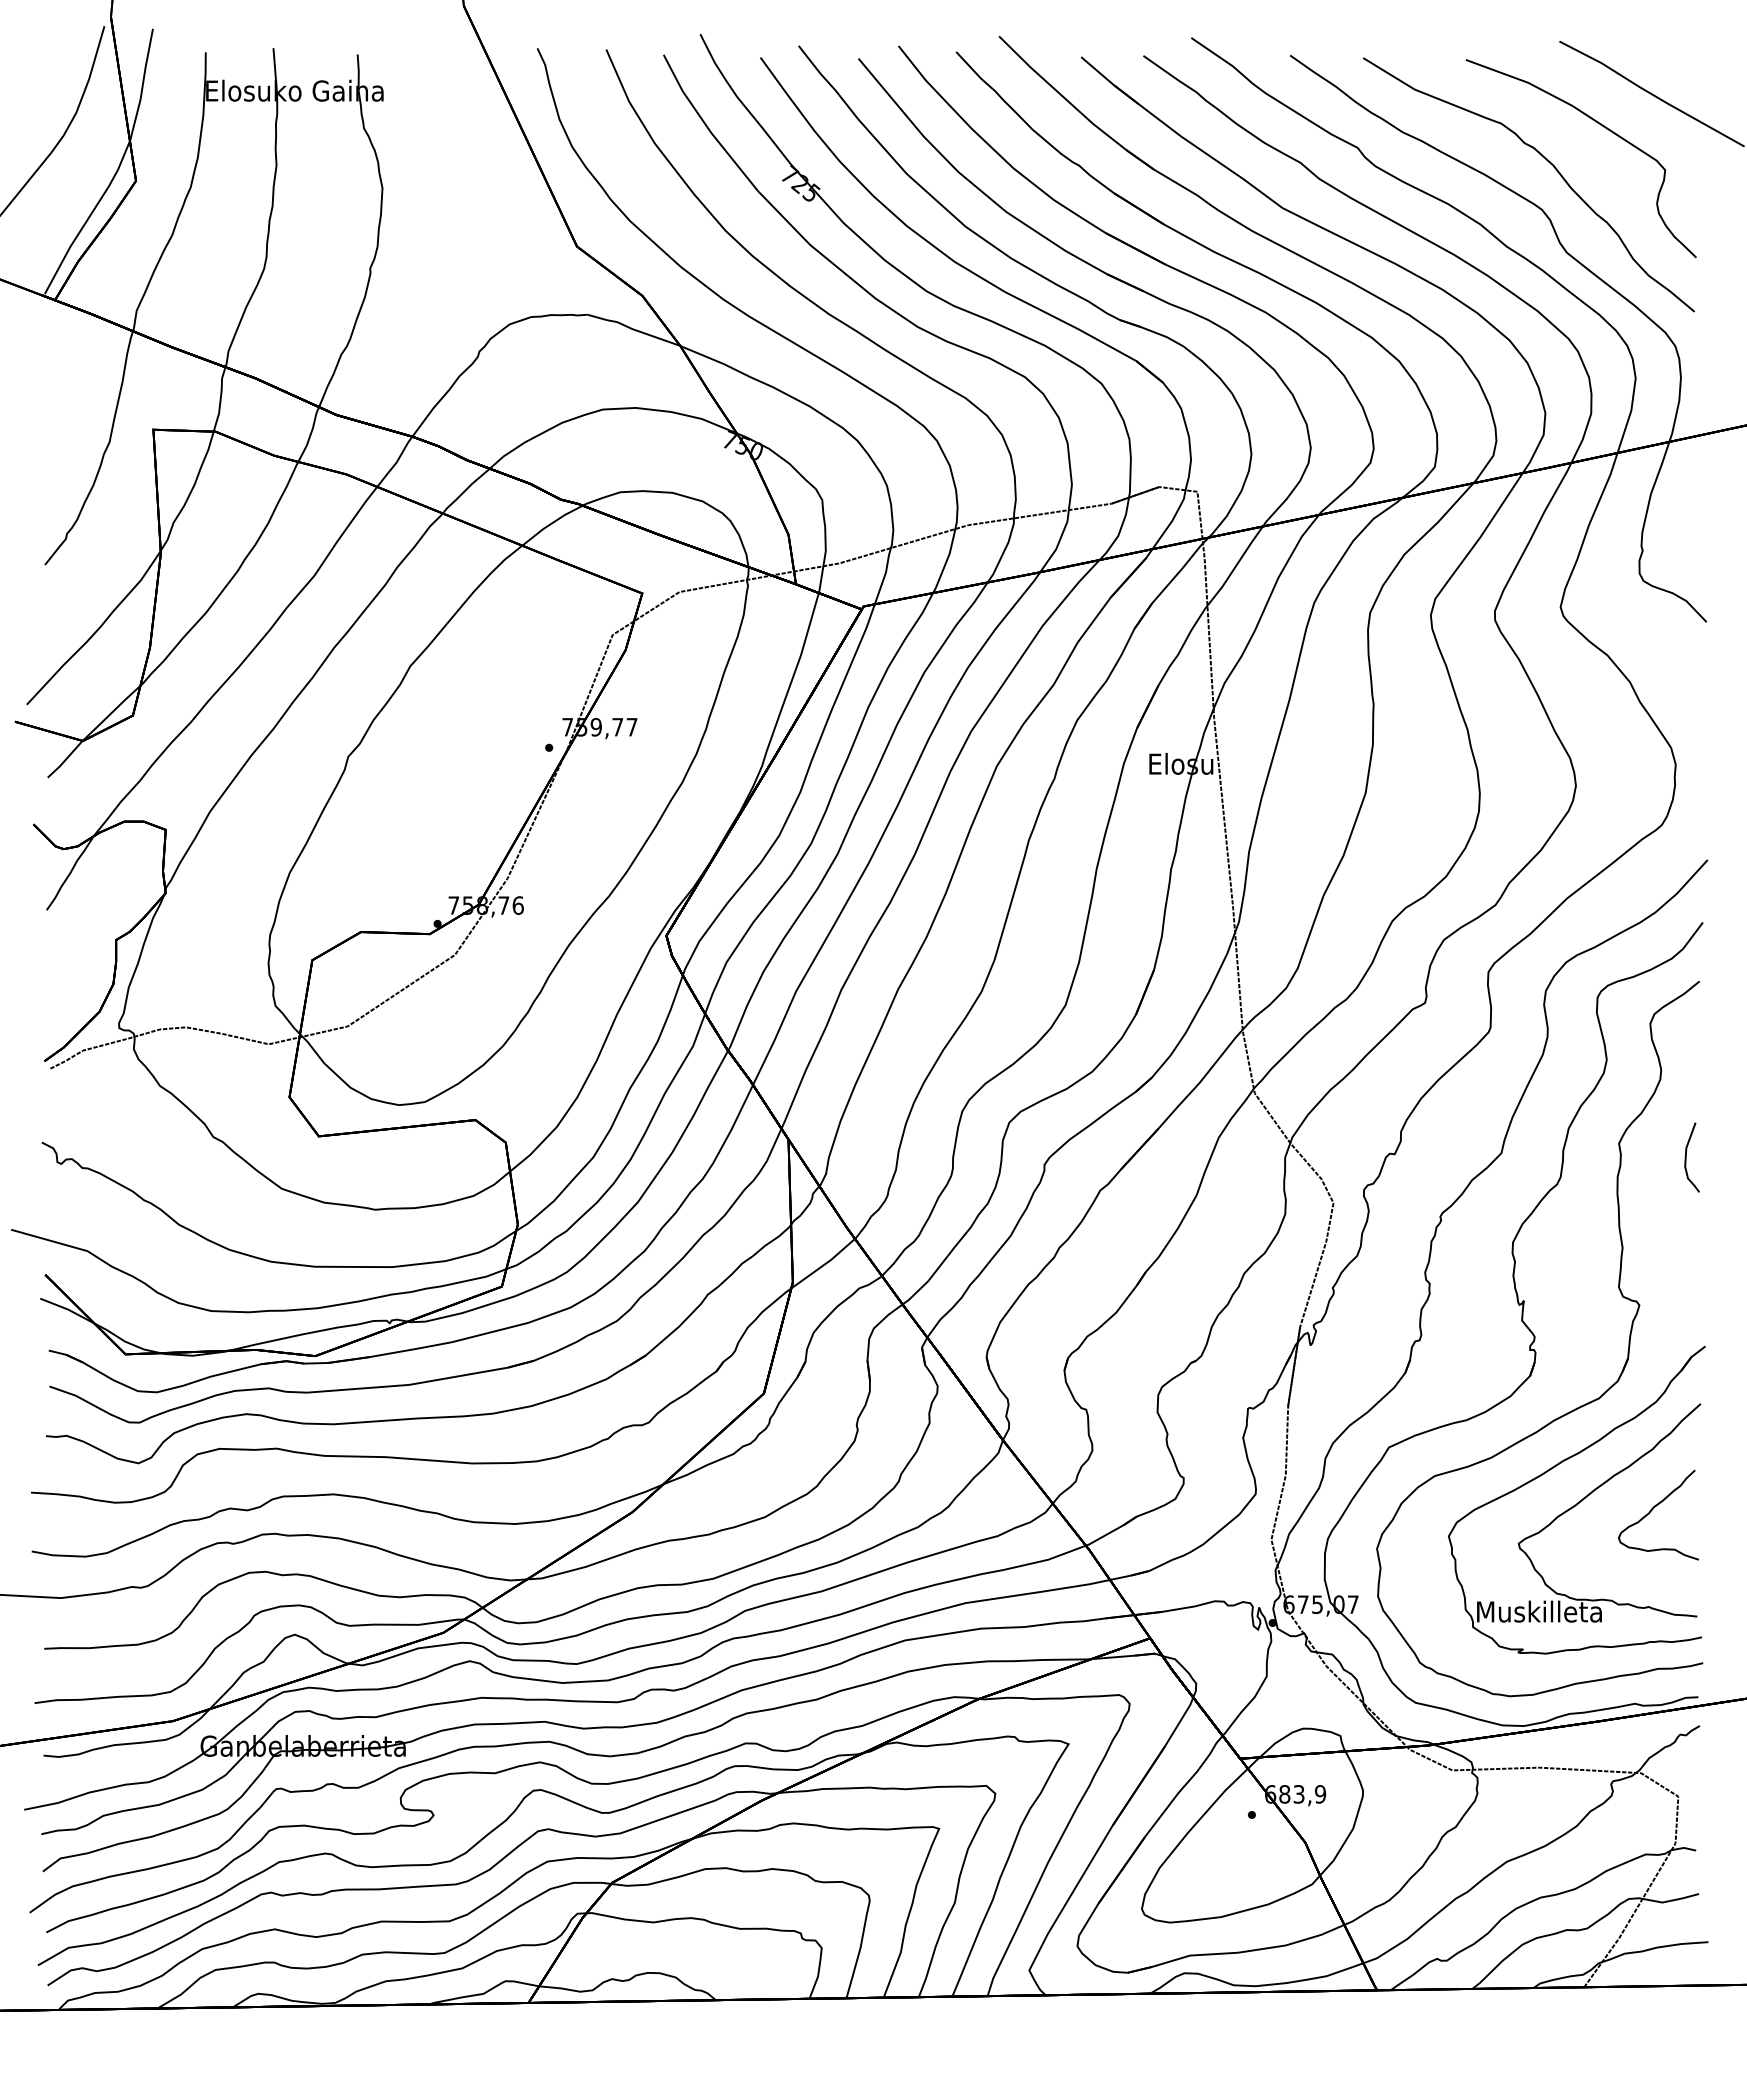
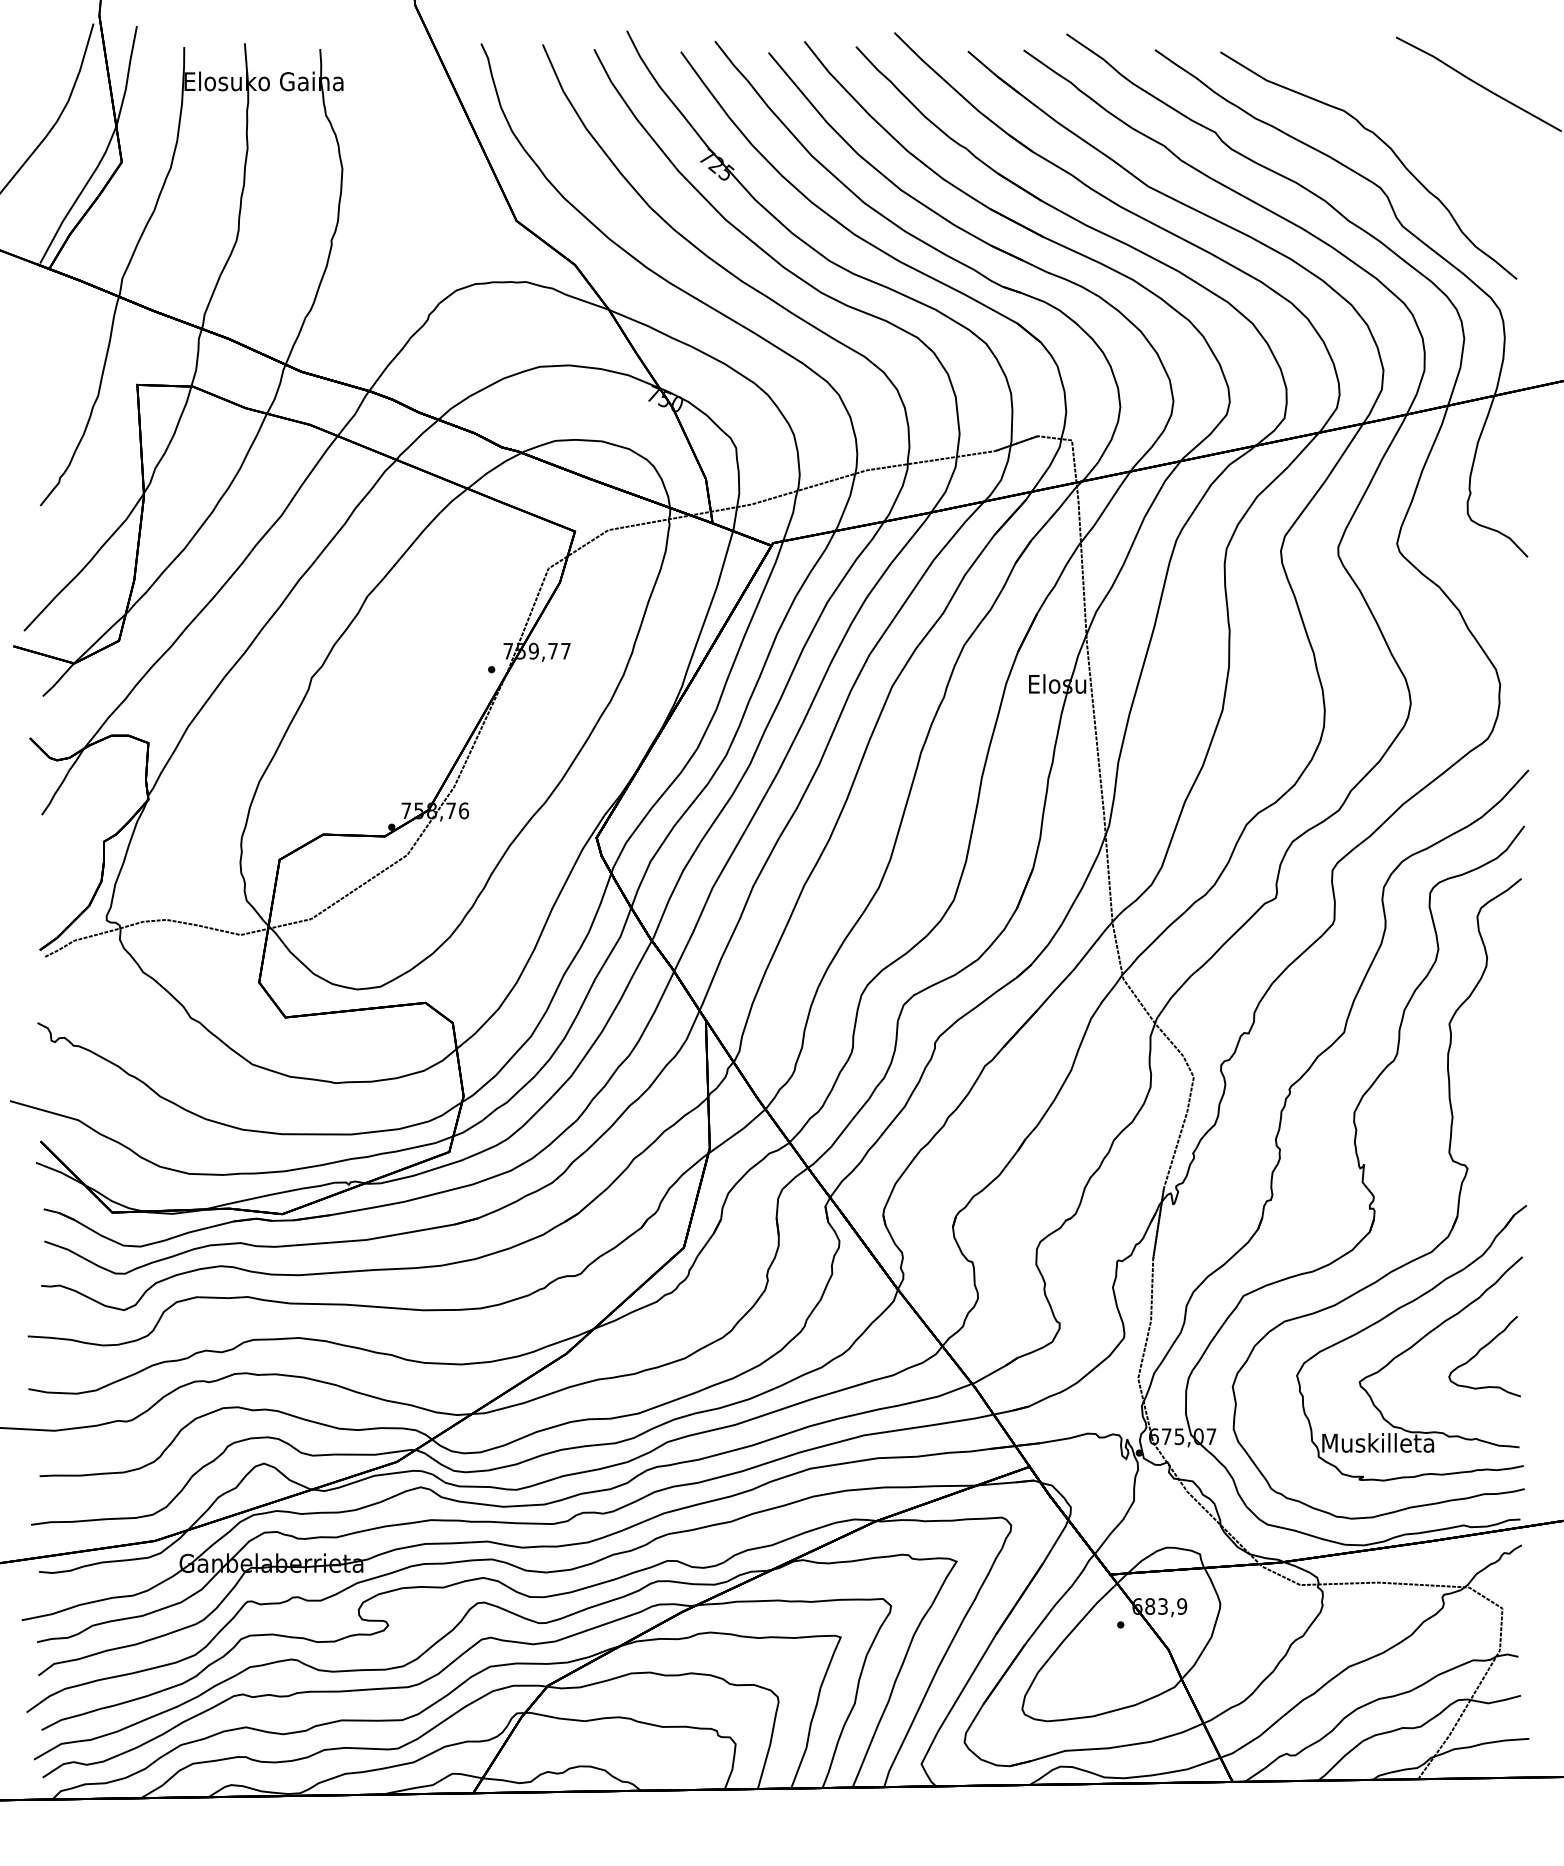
curve: (1600, 125) -> (1432, 112), removed
curve: (1686, 1157) -> (1509, 1036), removed

